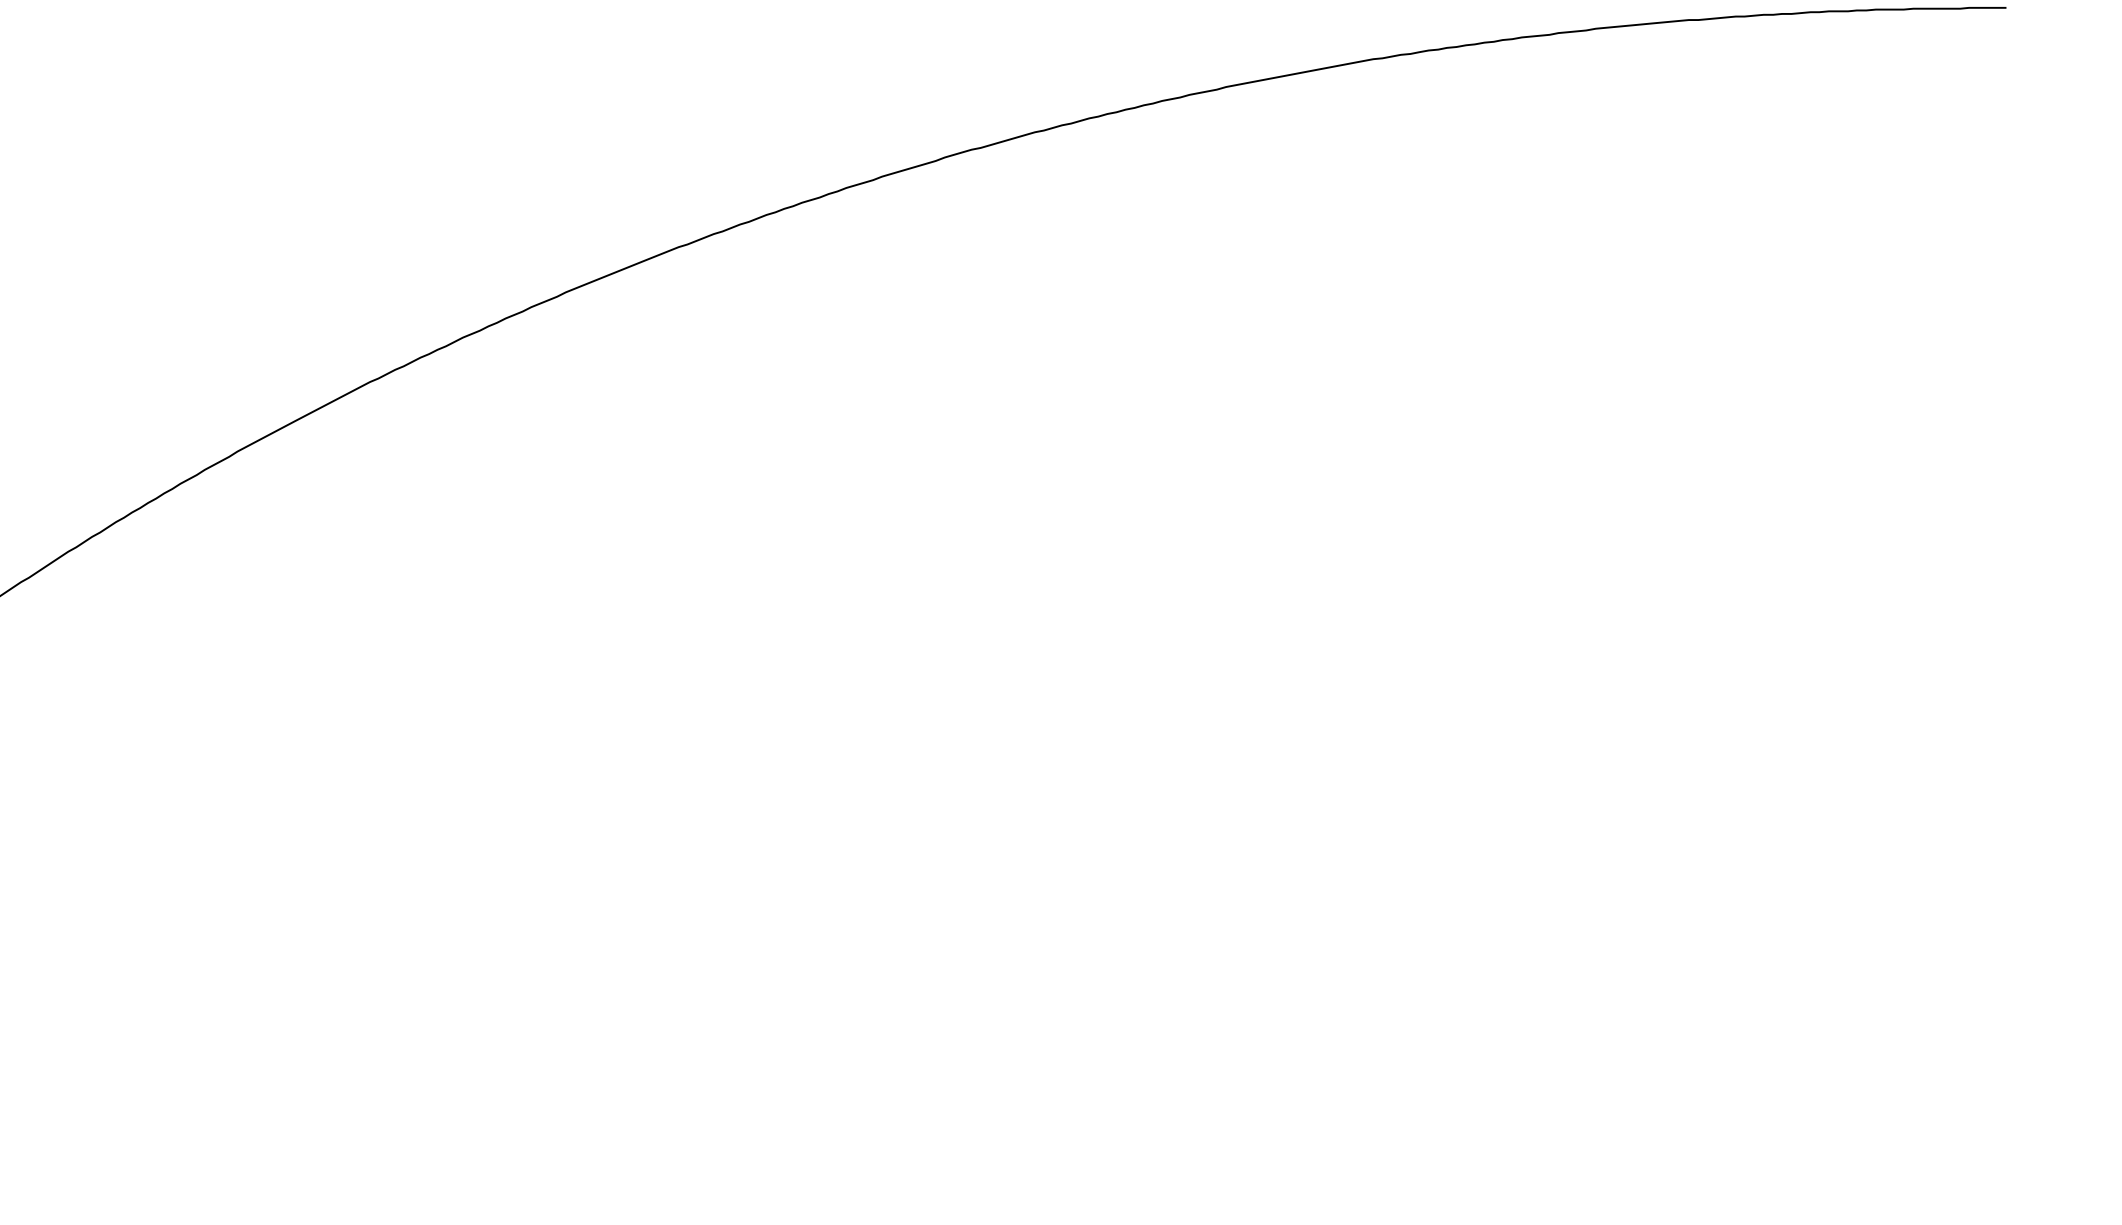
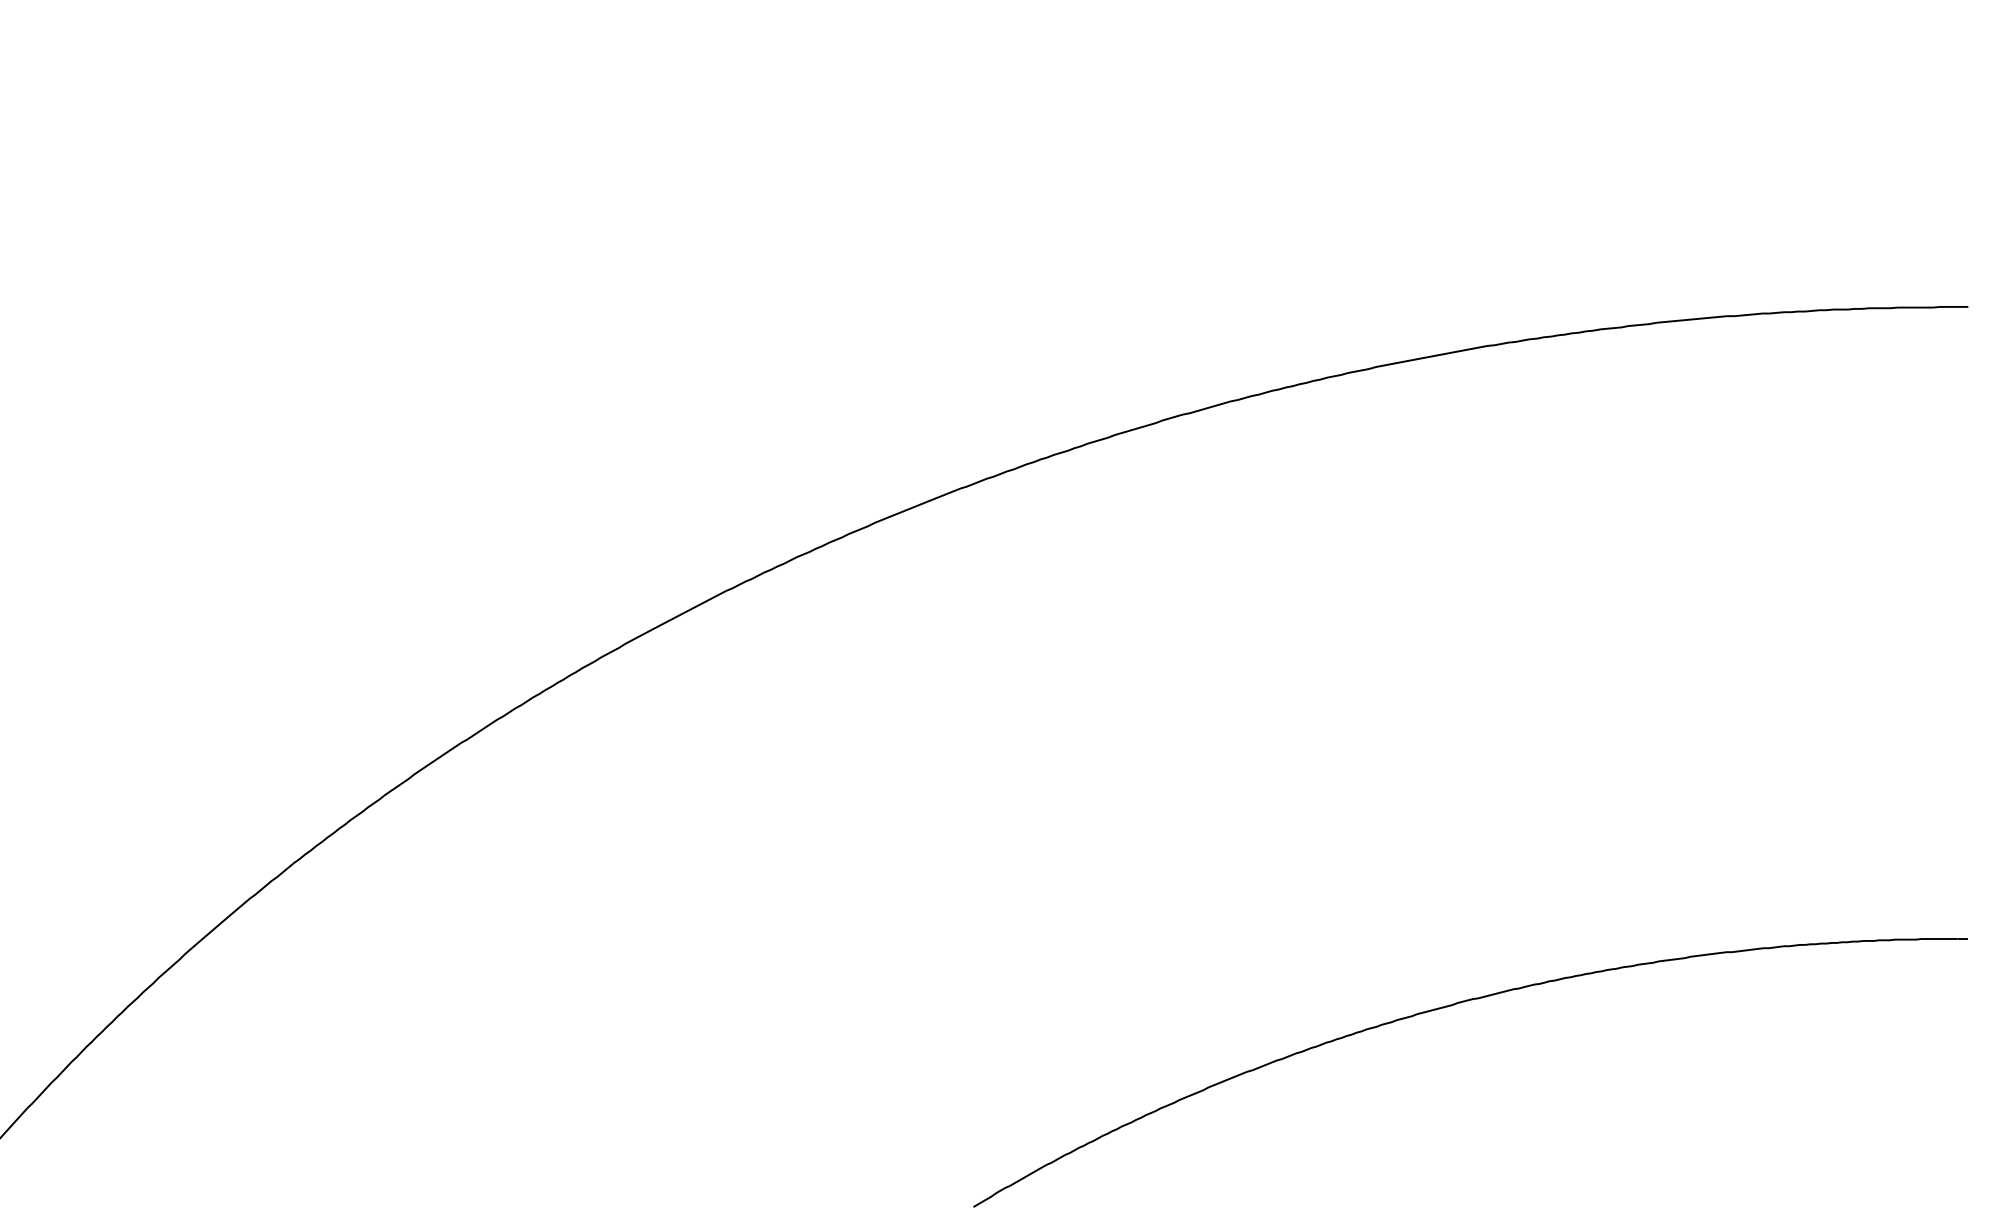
part: (1325, 929) -> (1451, 1006), added

